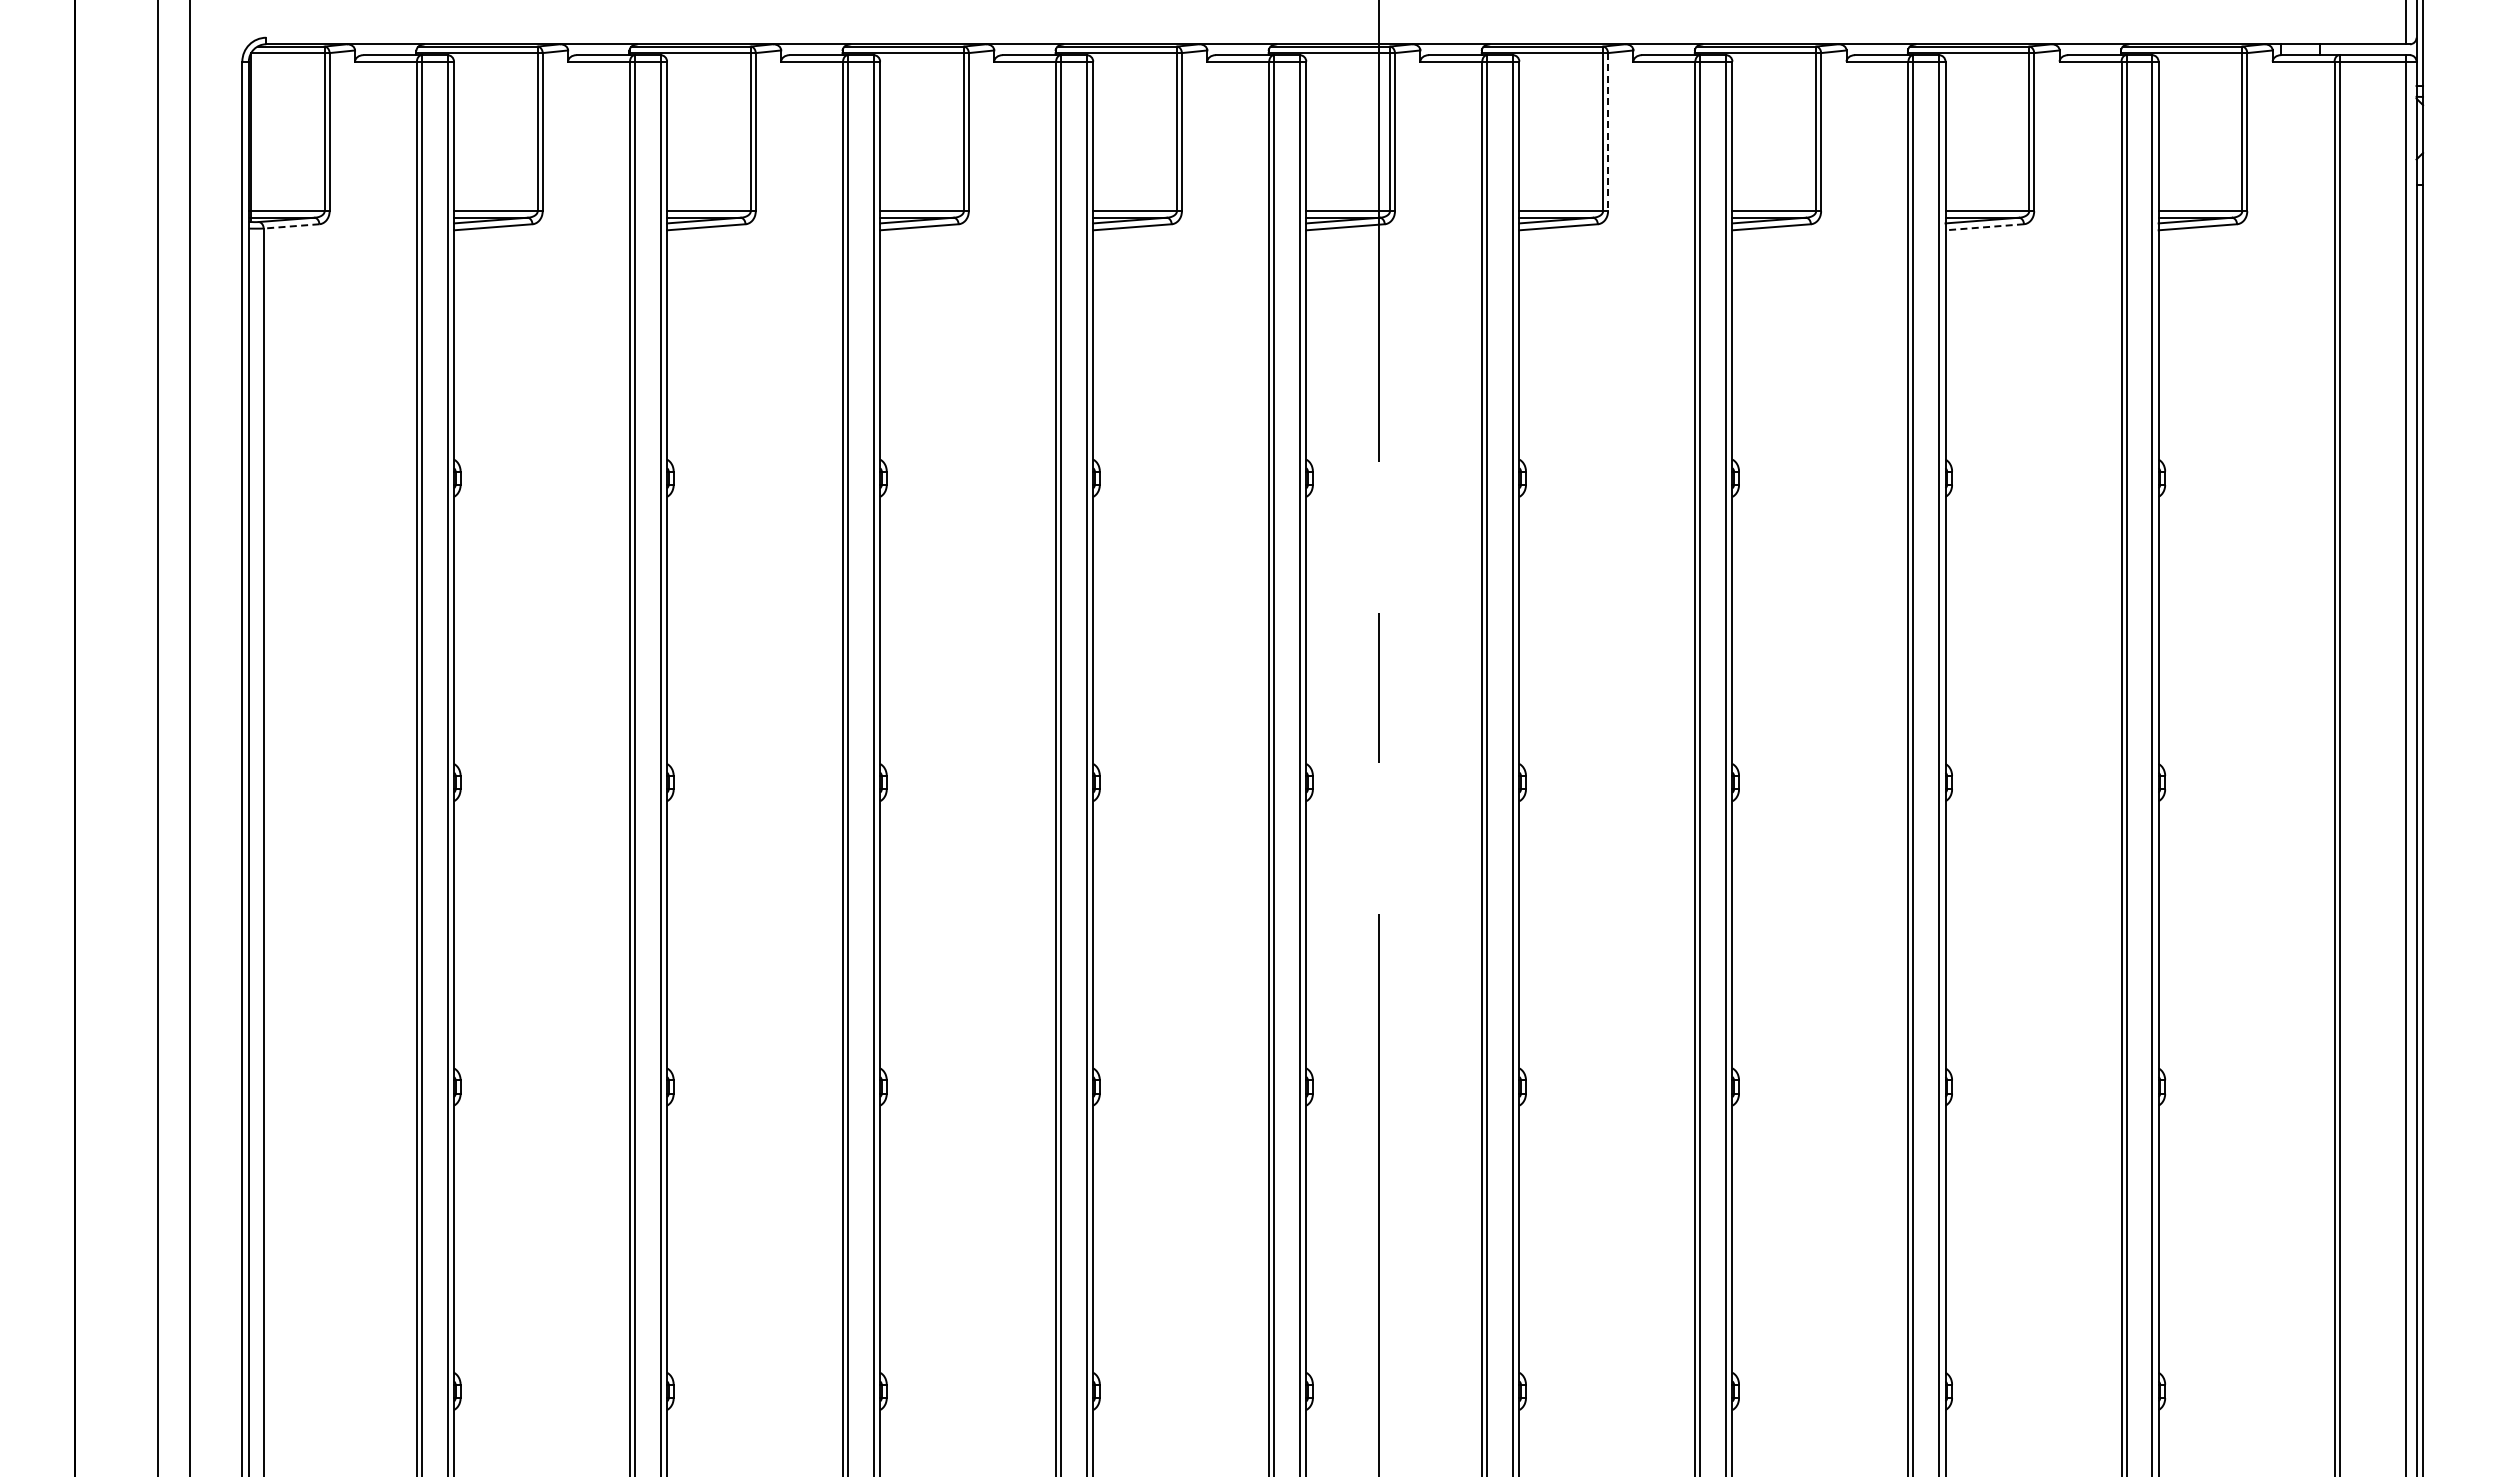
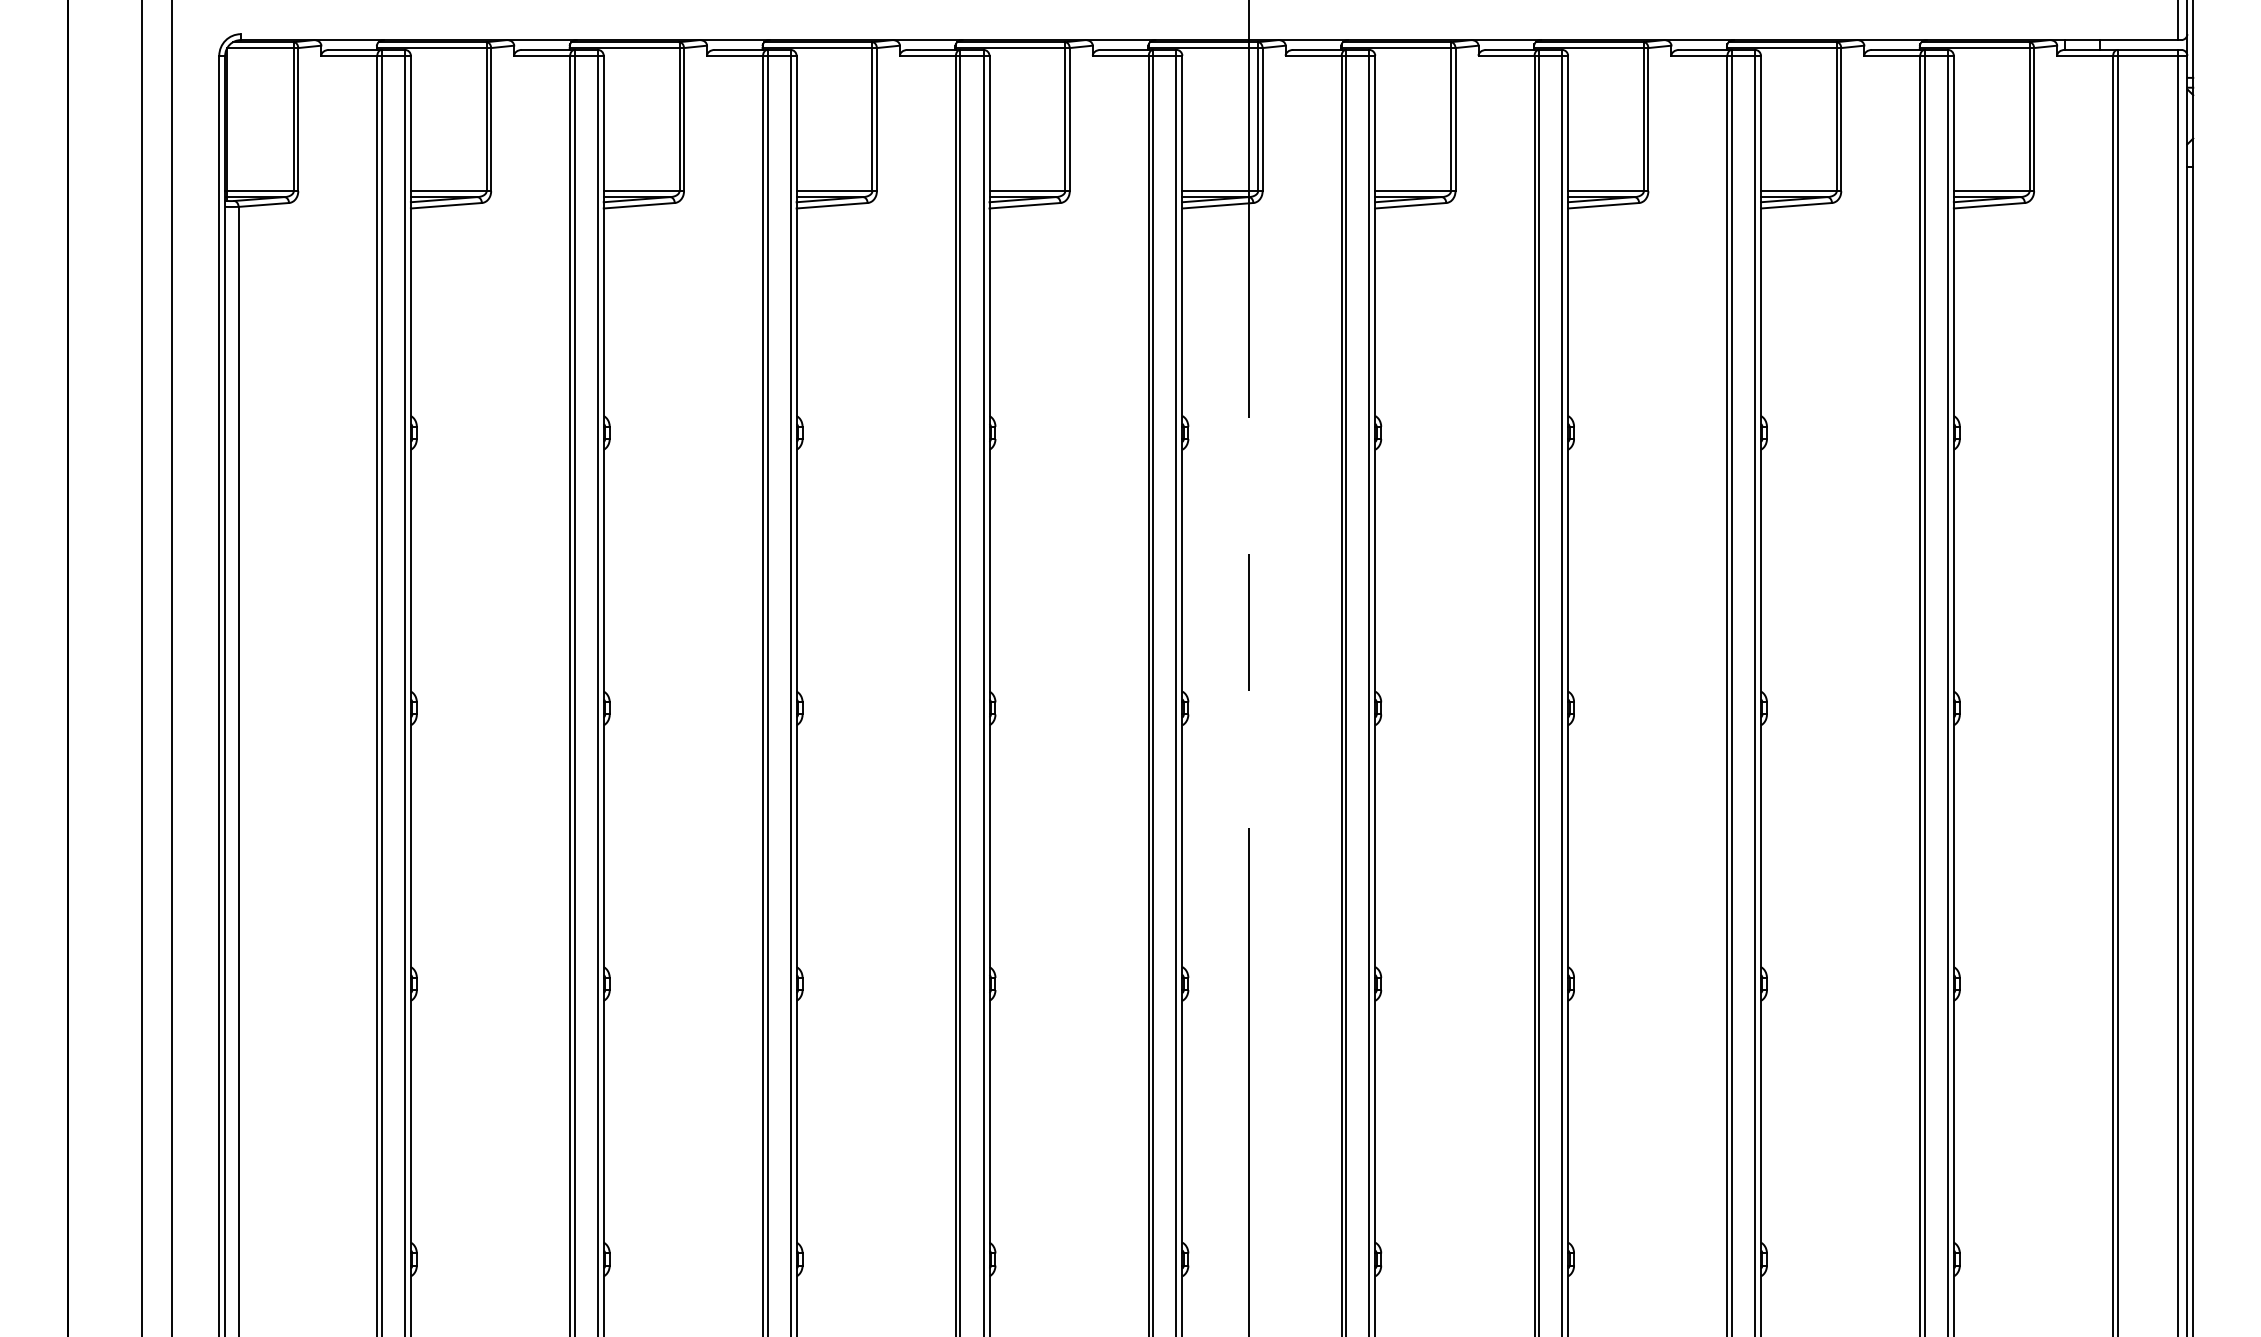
line: (1608, 132) -> (1455, 119), dashed -> solid
line: (291, 226) -> (263, 205), dashed -> solid
line: (1984, 227) -> (1796, 205), dashed -> solid

